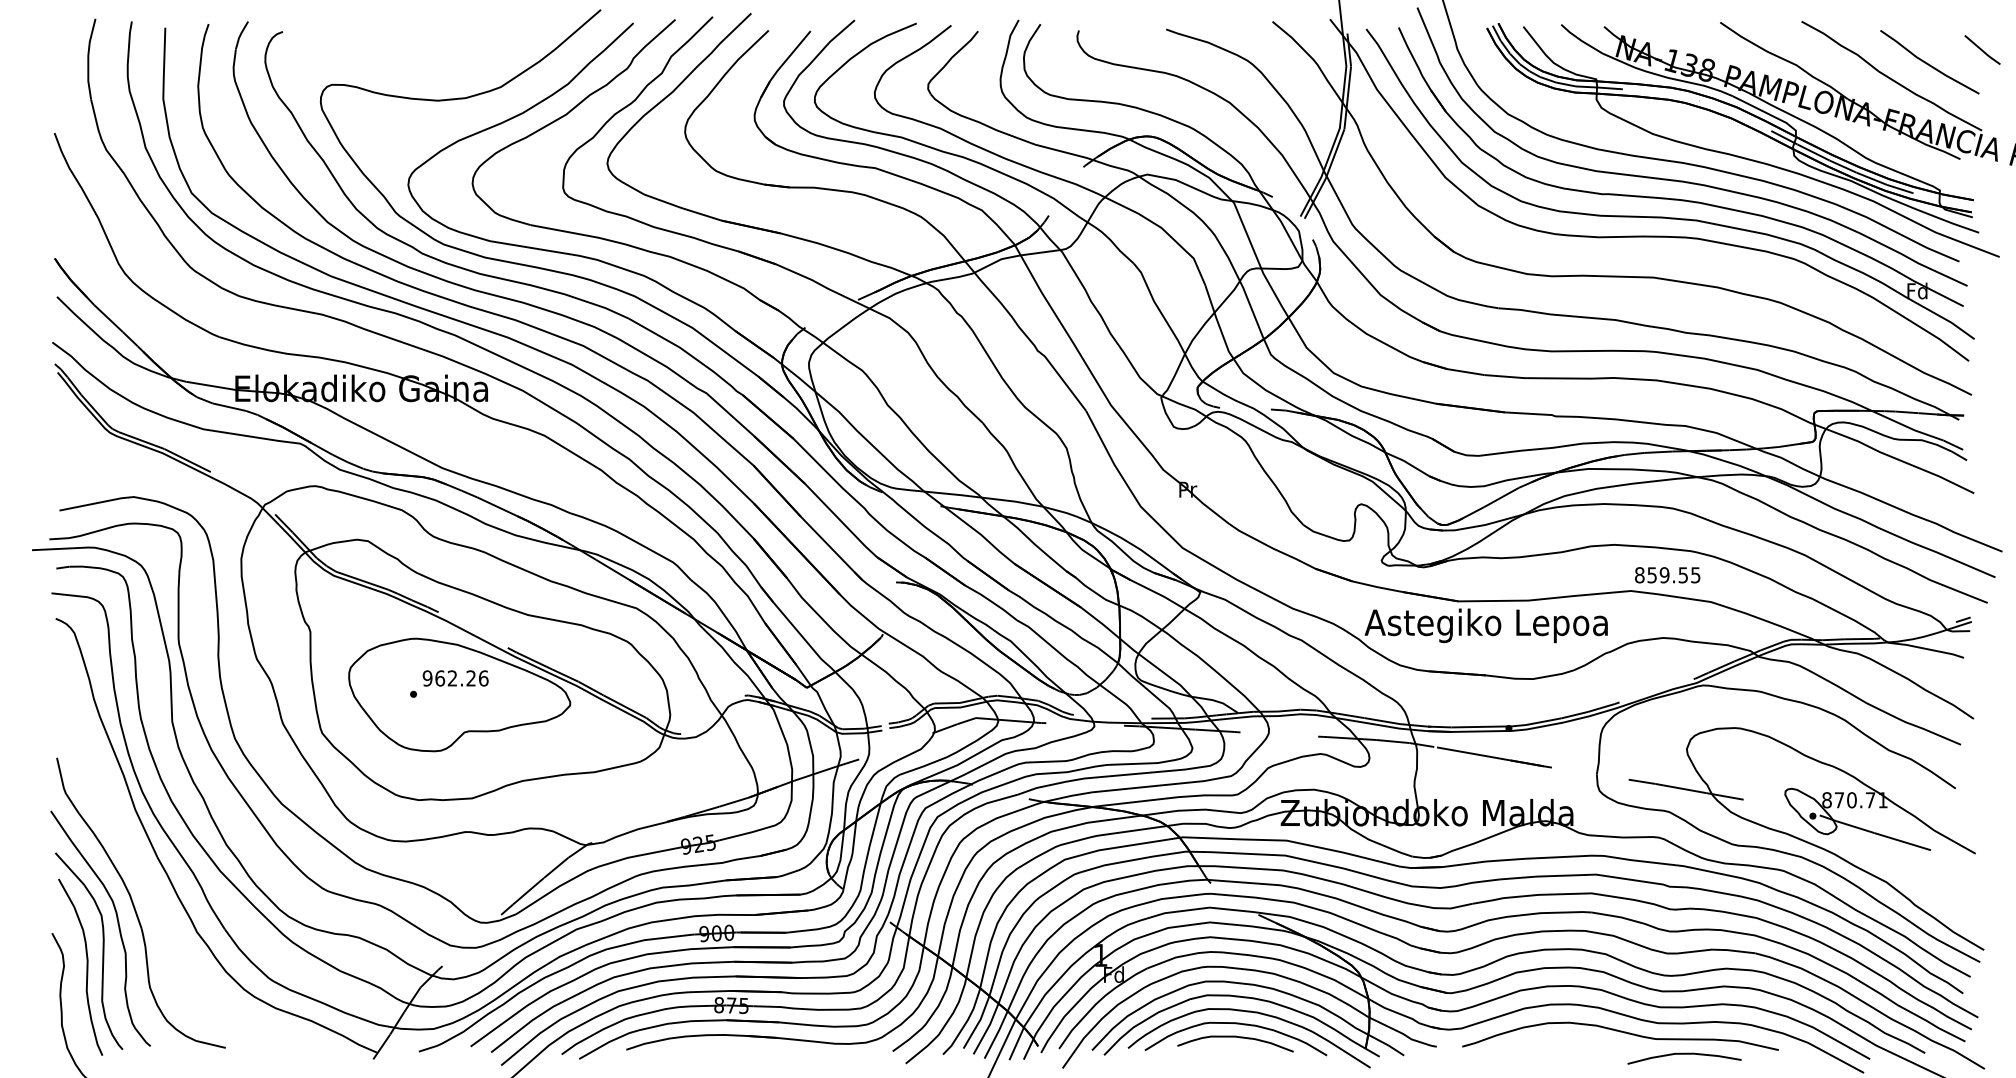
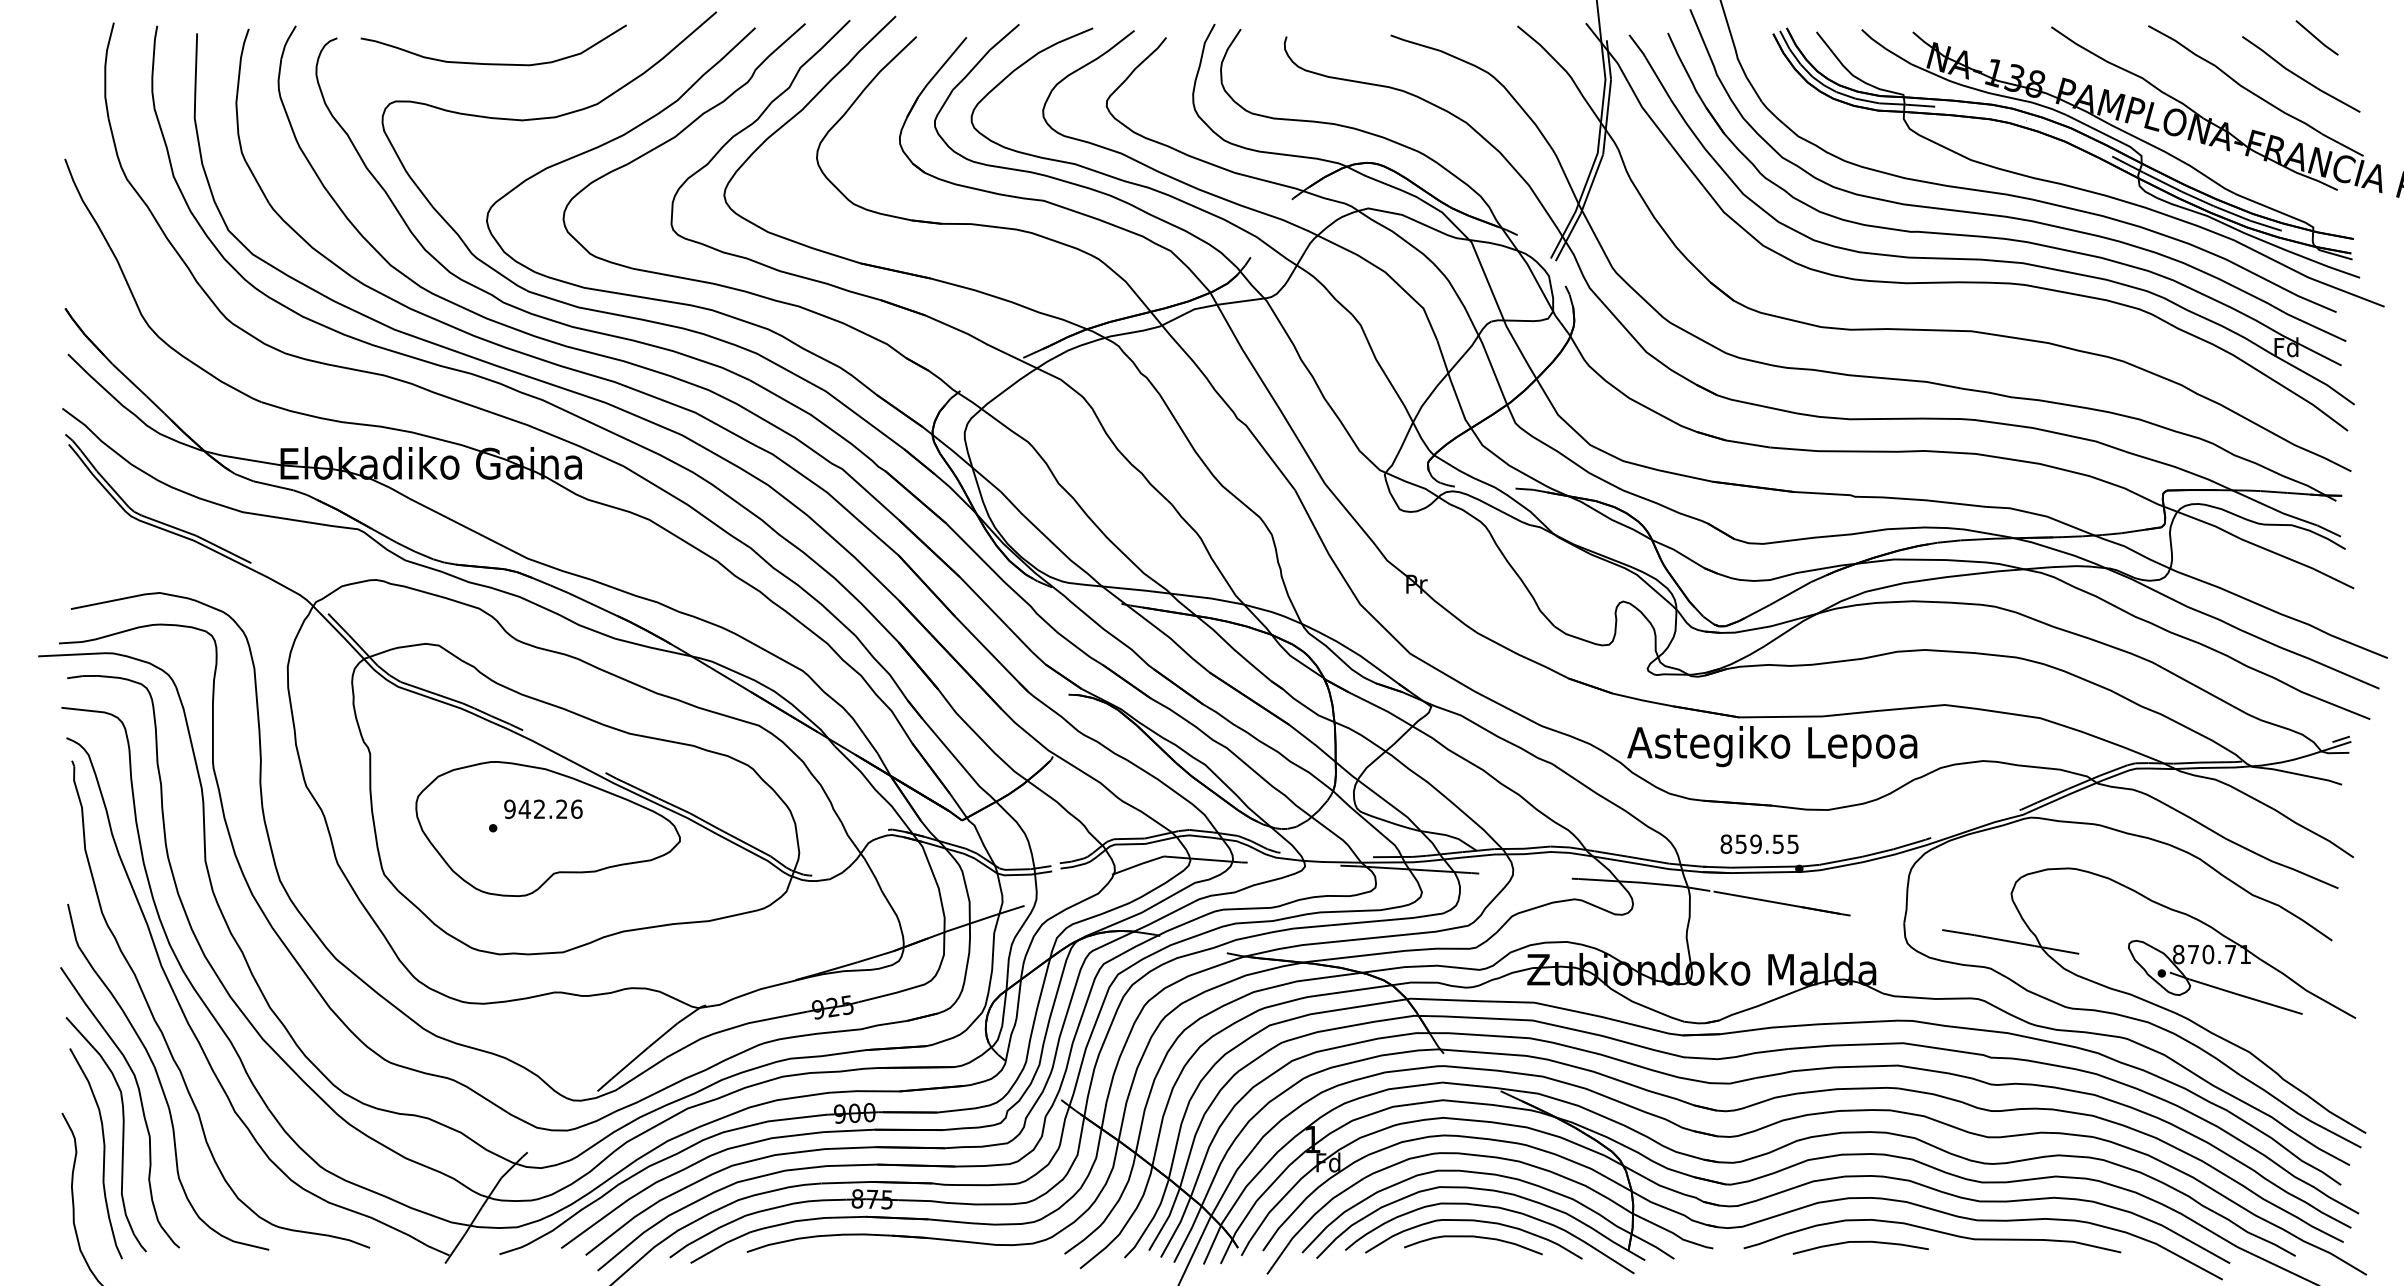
line: (1982, 49) -> (2316, 37), moved
curve: (413, 53) -> (493, 63), added
text: (1667, 574) -> (1759, 843), moved
text: (439, 678) -> (524, 809), 962.26 -> 942.26
part: (137, 866) -> (163, 1033), added
curve: (1684, 1054) -> (1860, 1242), moved

